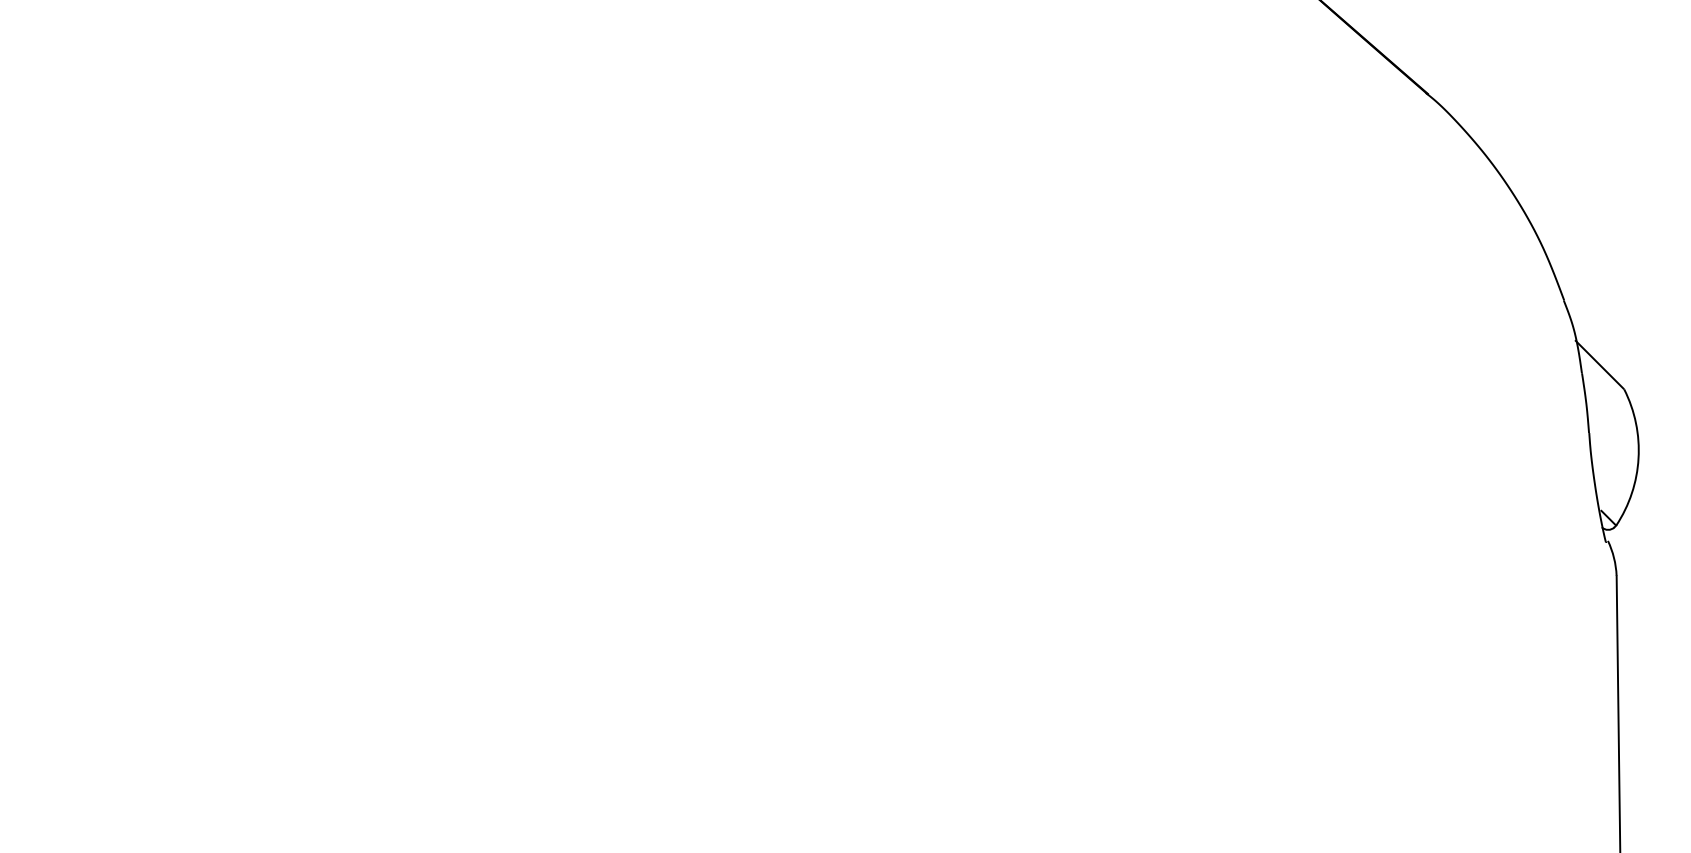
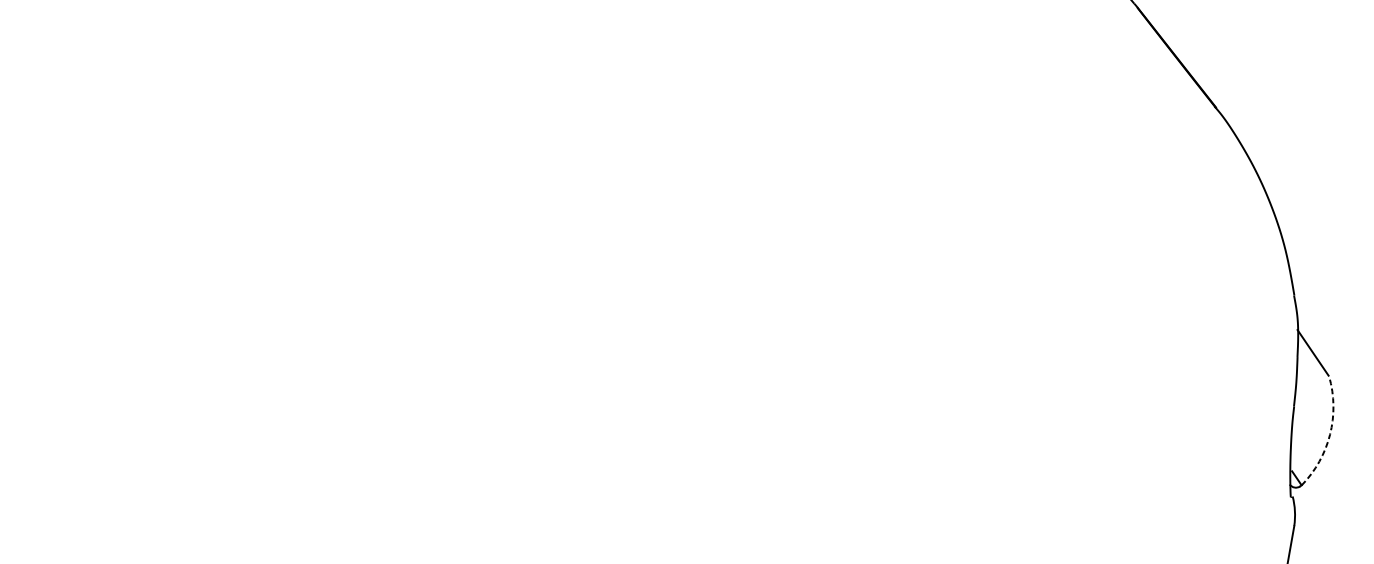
arc: (1638, 458) -> (1330, 434), solid -> dashed

